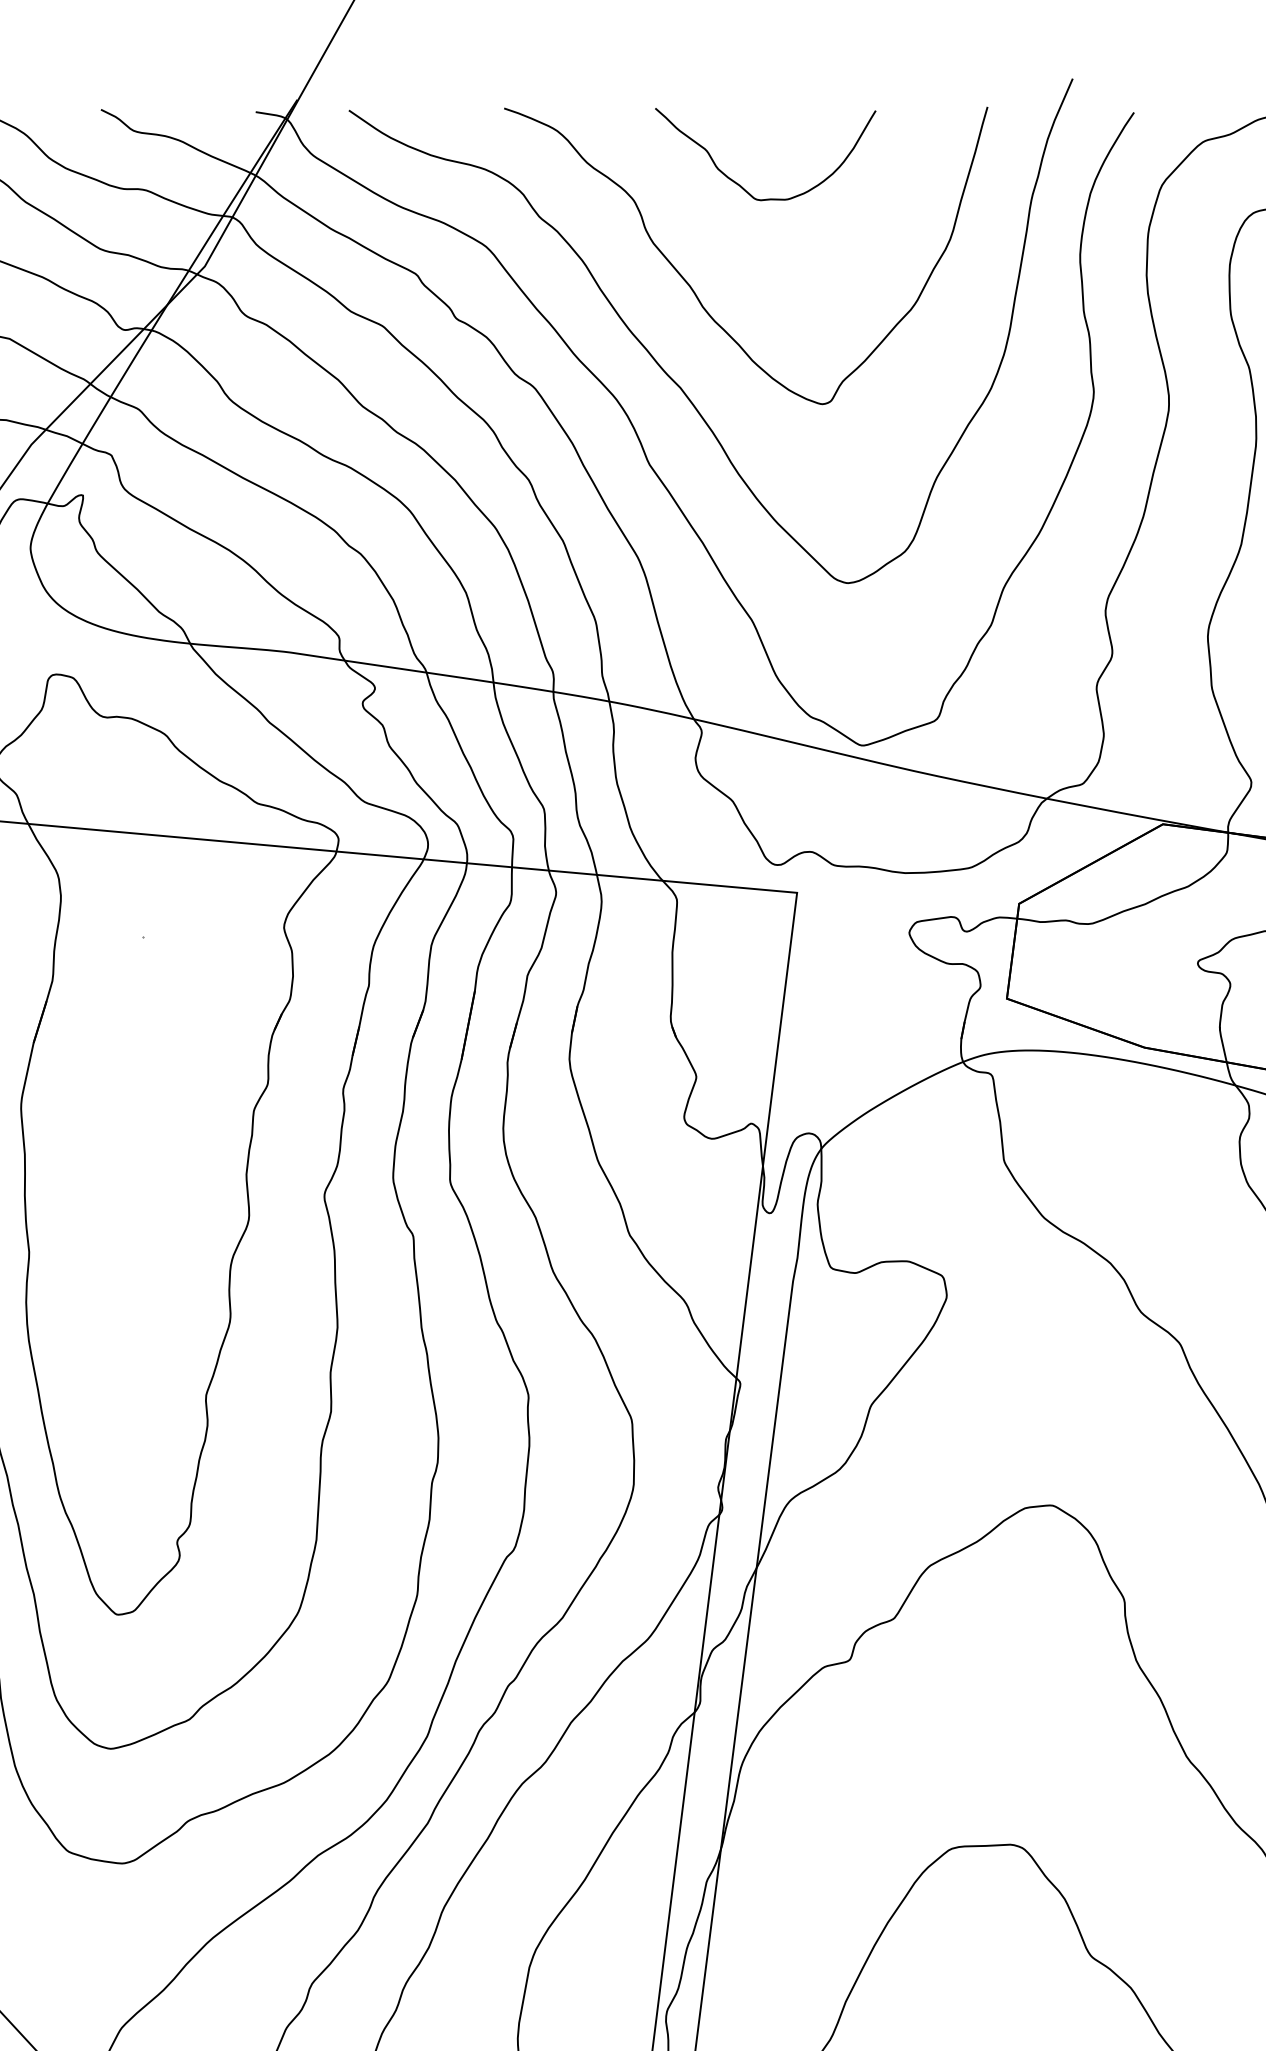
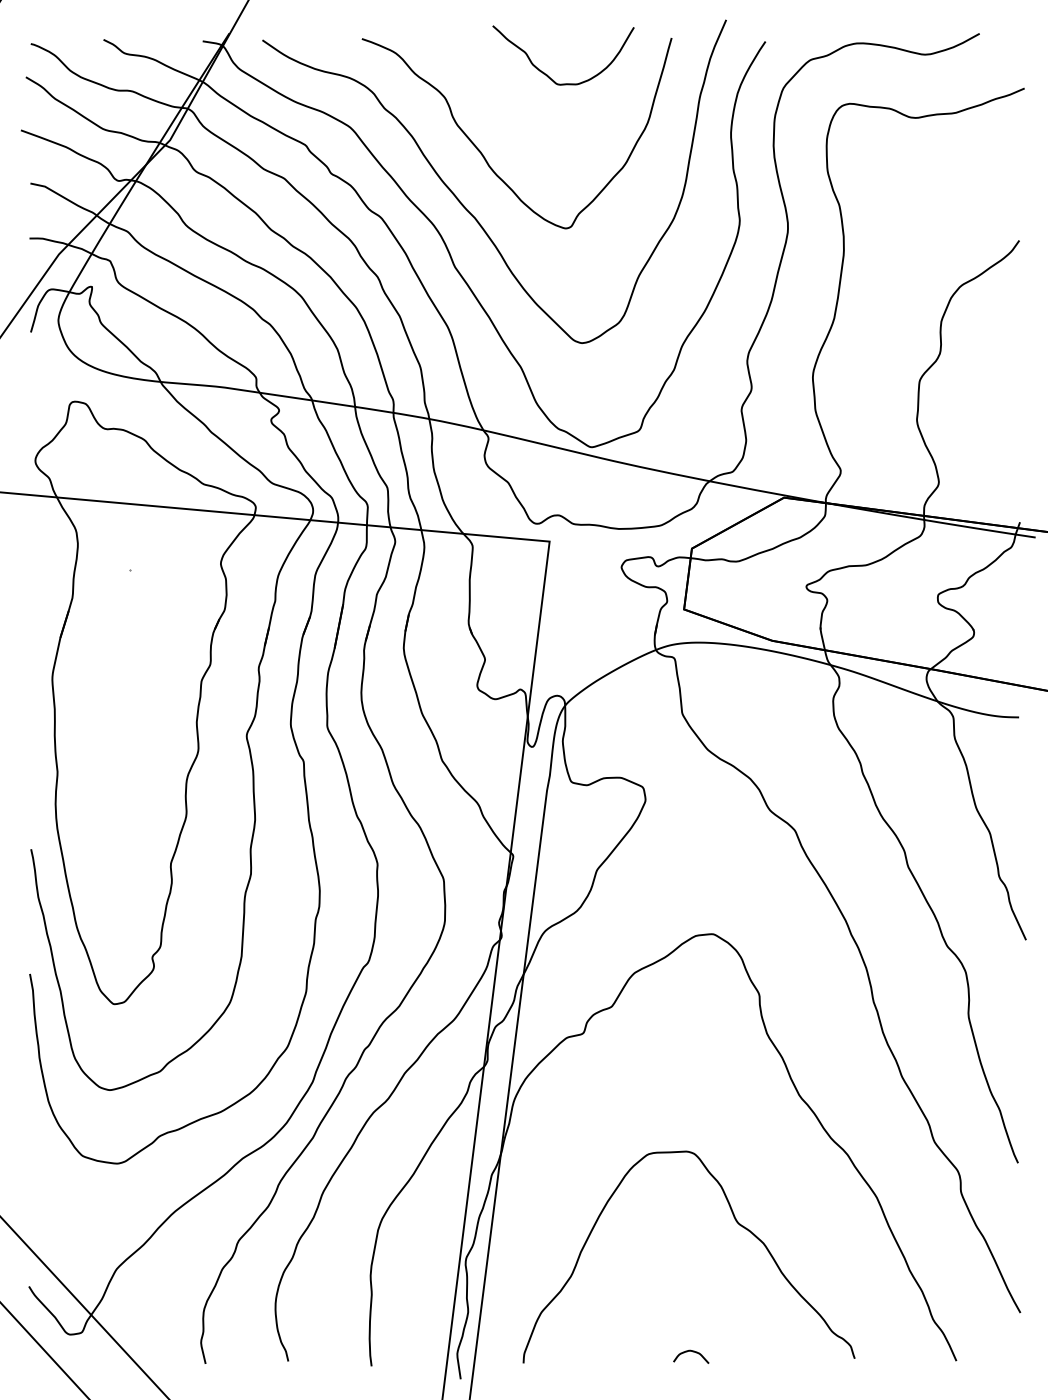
curve: (740, 184) -> (547, 74), moved

